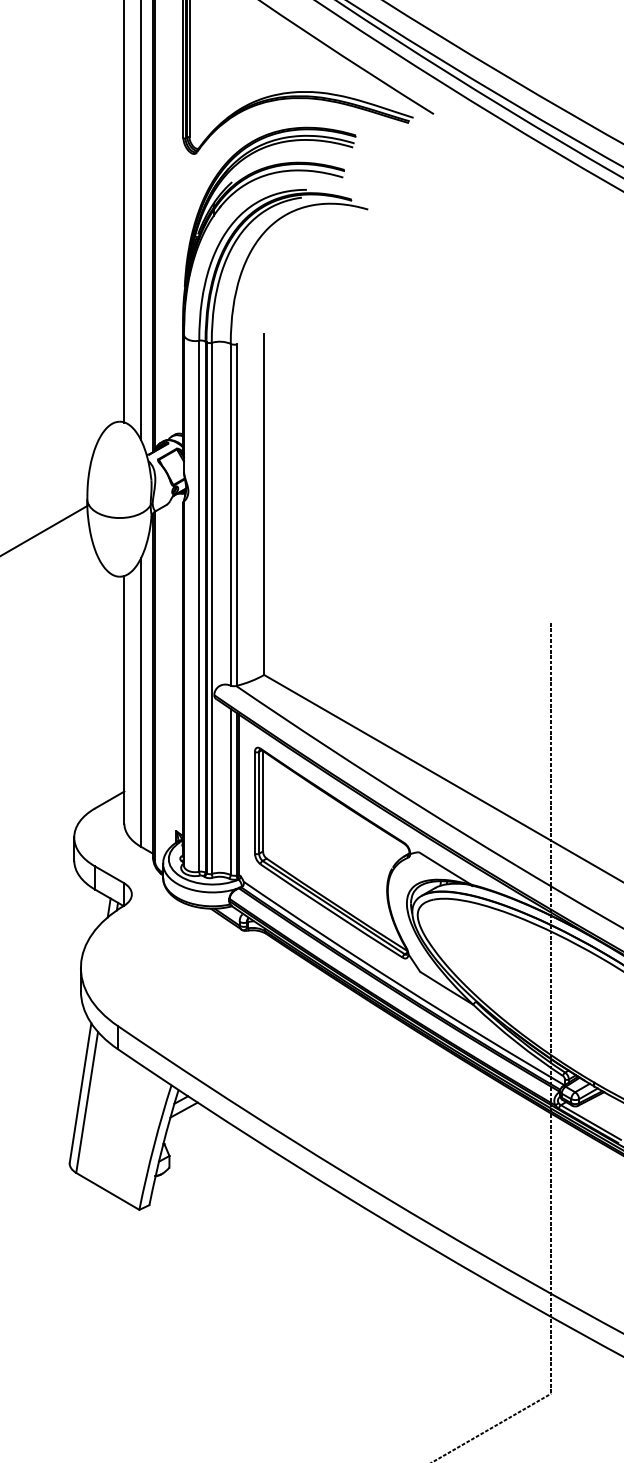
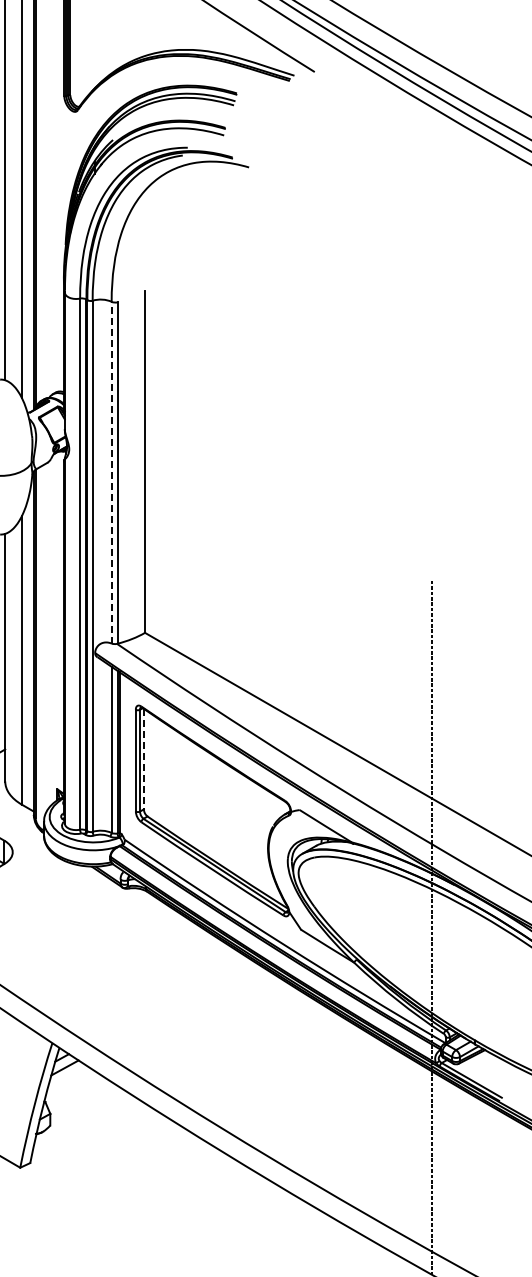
line: (230, 514) -> (111, 472), solid -> dashed
line: (263, 801) -> (144, 759), solid -> dashed

